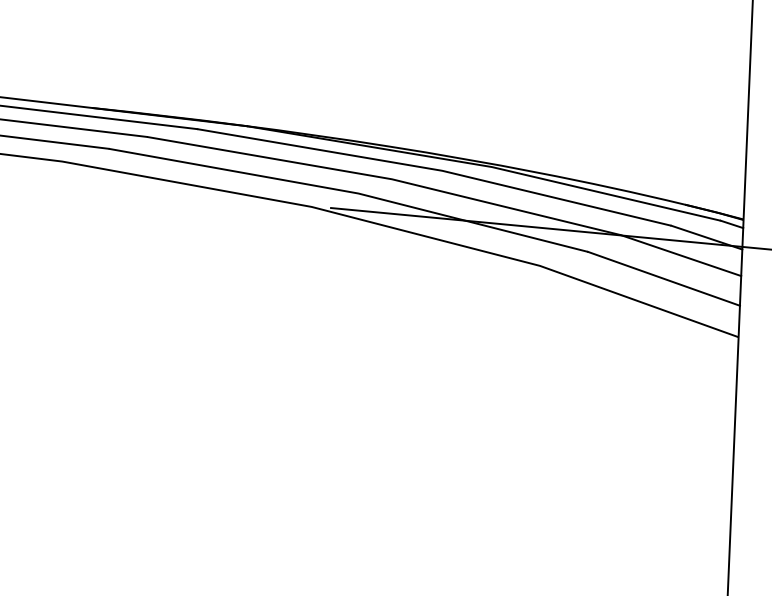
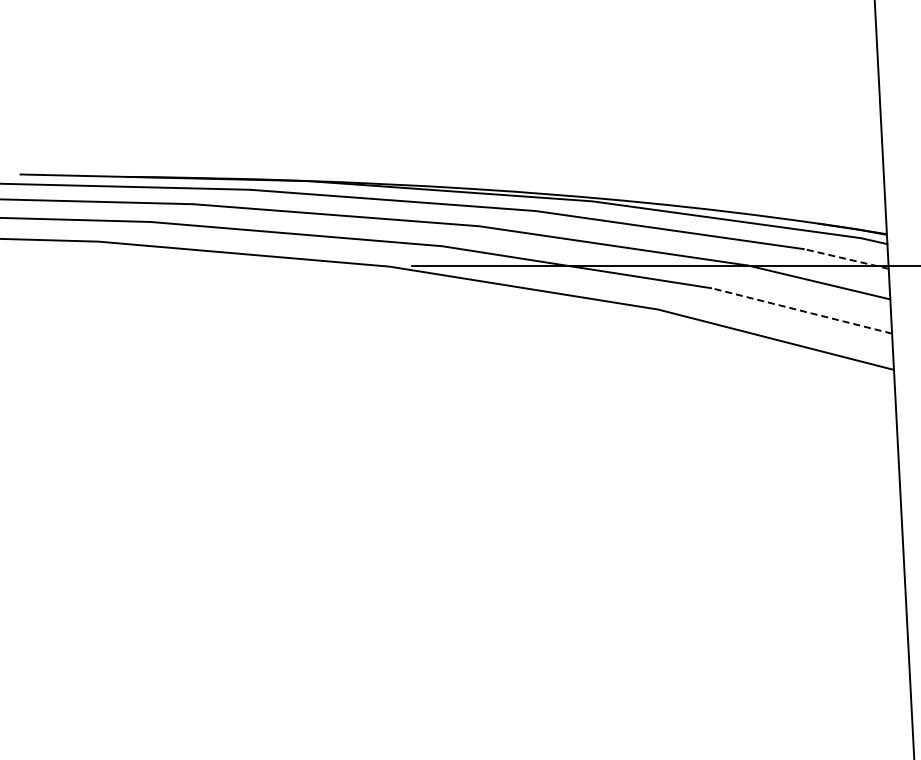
line: (706, 237) -> (846, 258), solid -> dashed
line: (664, 278) -> (802, 310), solid -> dashed

